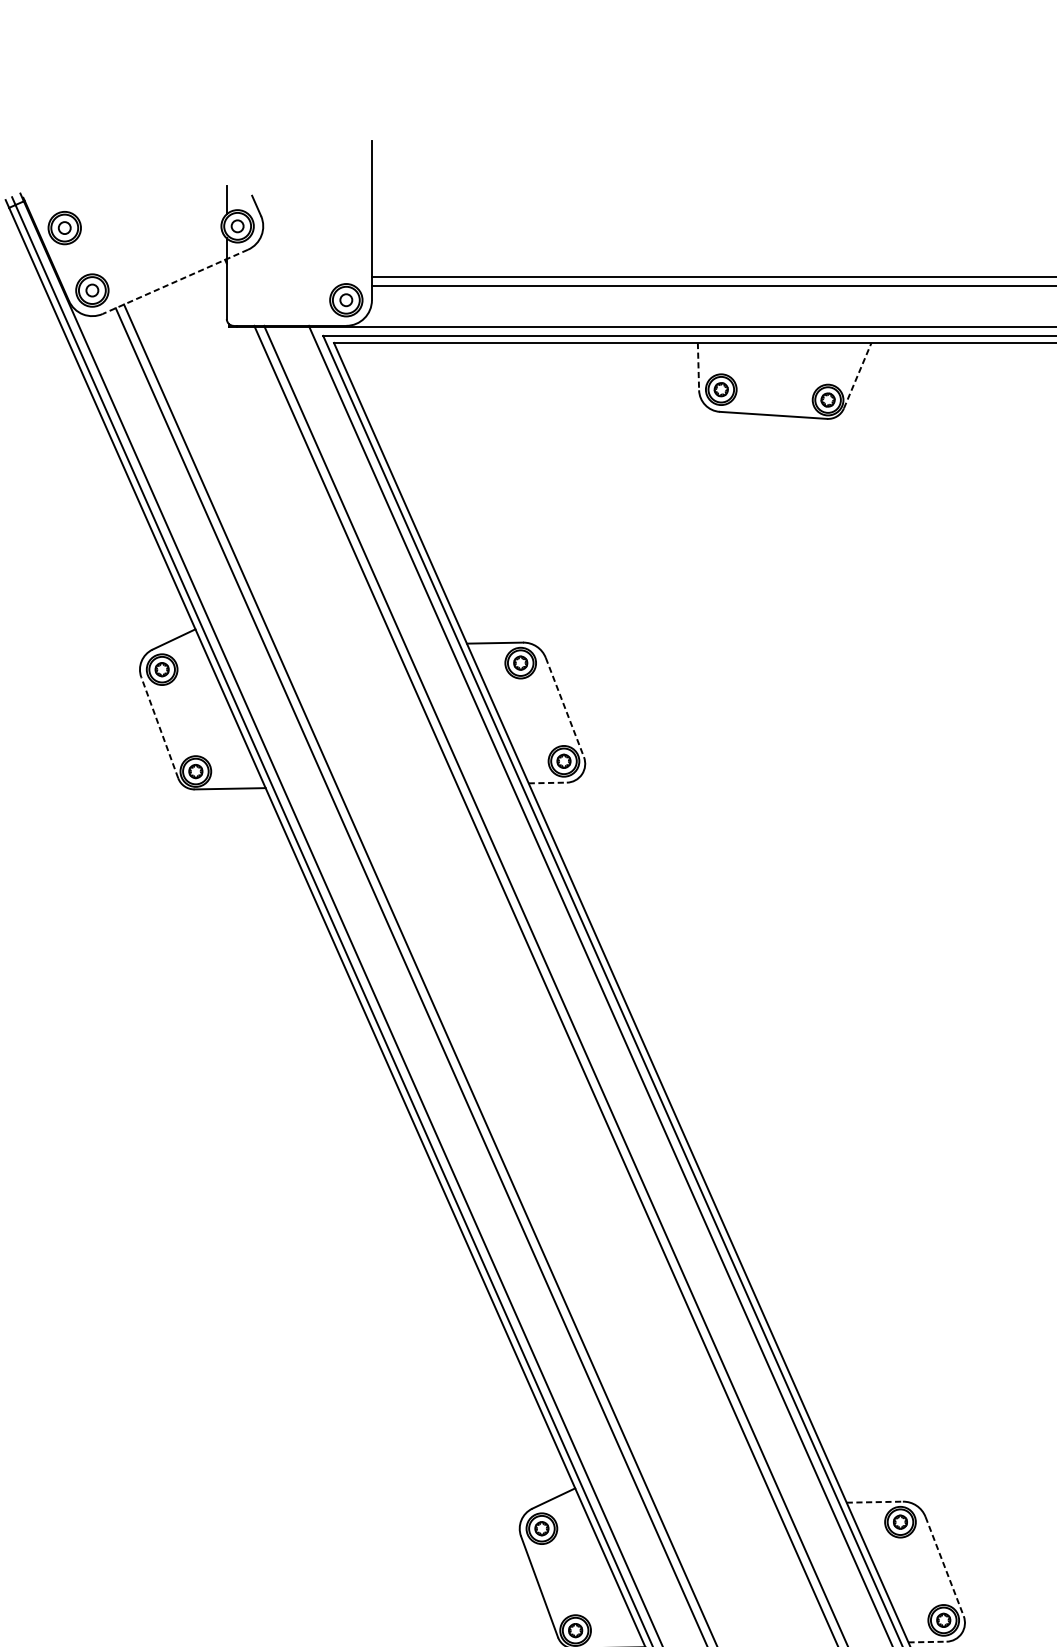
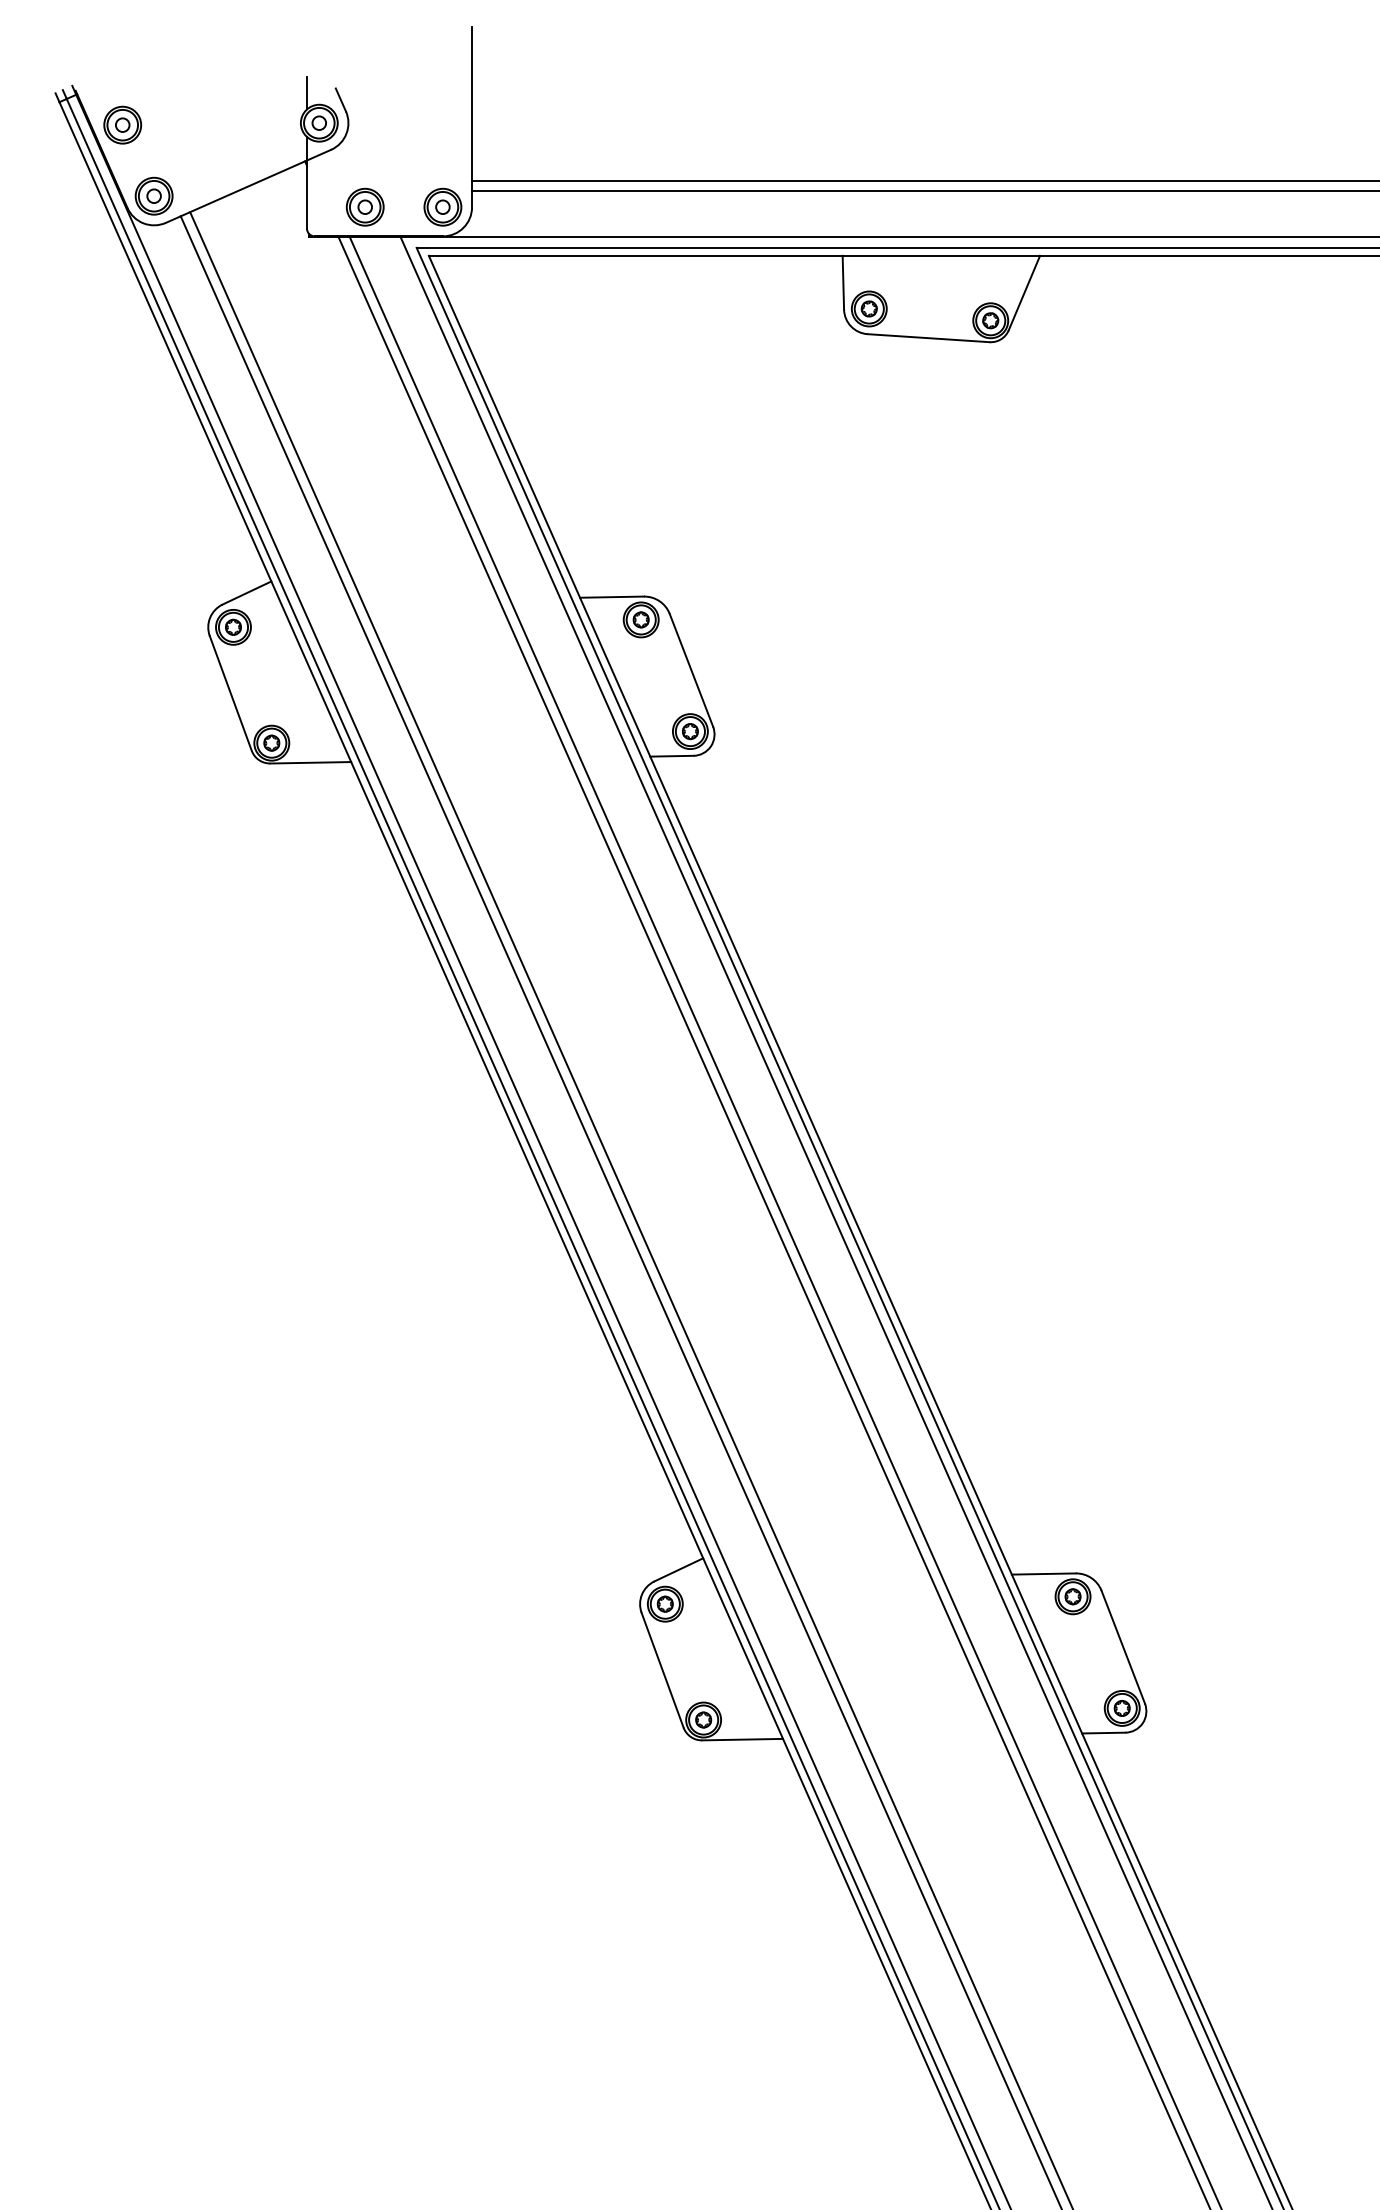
line: (175, 281) -> (248, 186), dashed -> solid
part: (277, 299) -> (364, 206), added
line: (698, 366) -> (843, 282), dashed -> solid
line: (857, 375) -> (1024, 292), dashed -> solid
line: (564, 707) -> (691, 670), dashed -> solid
line: (159, 726) -> (230, 692), dashed -> solid
line: (547, 783) -> (671, 756), dashed -> solid
line: (874, 1502) -> (1043, 1574), dashed -> solid
line: (944, 1566) -> (1123, 1647), dashed -> solid
line: (927, 1642) -> (1103, 1733), dashed -> solid

